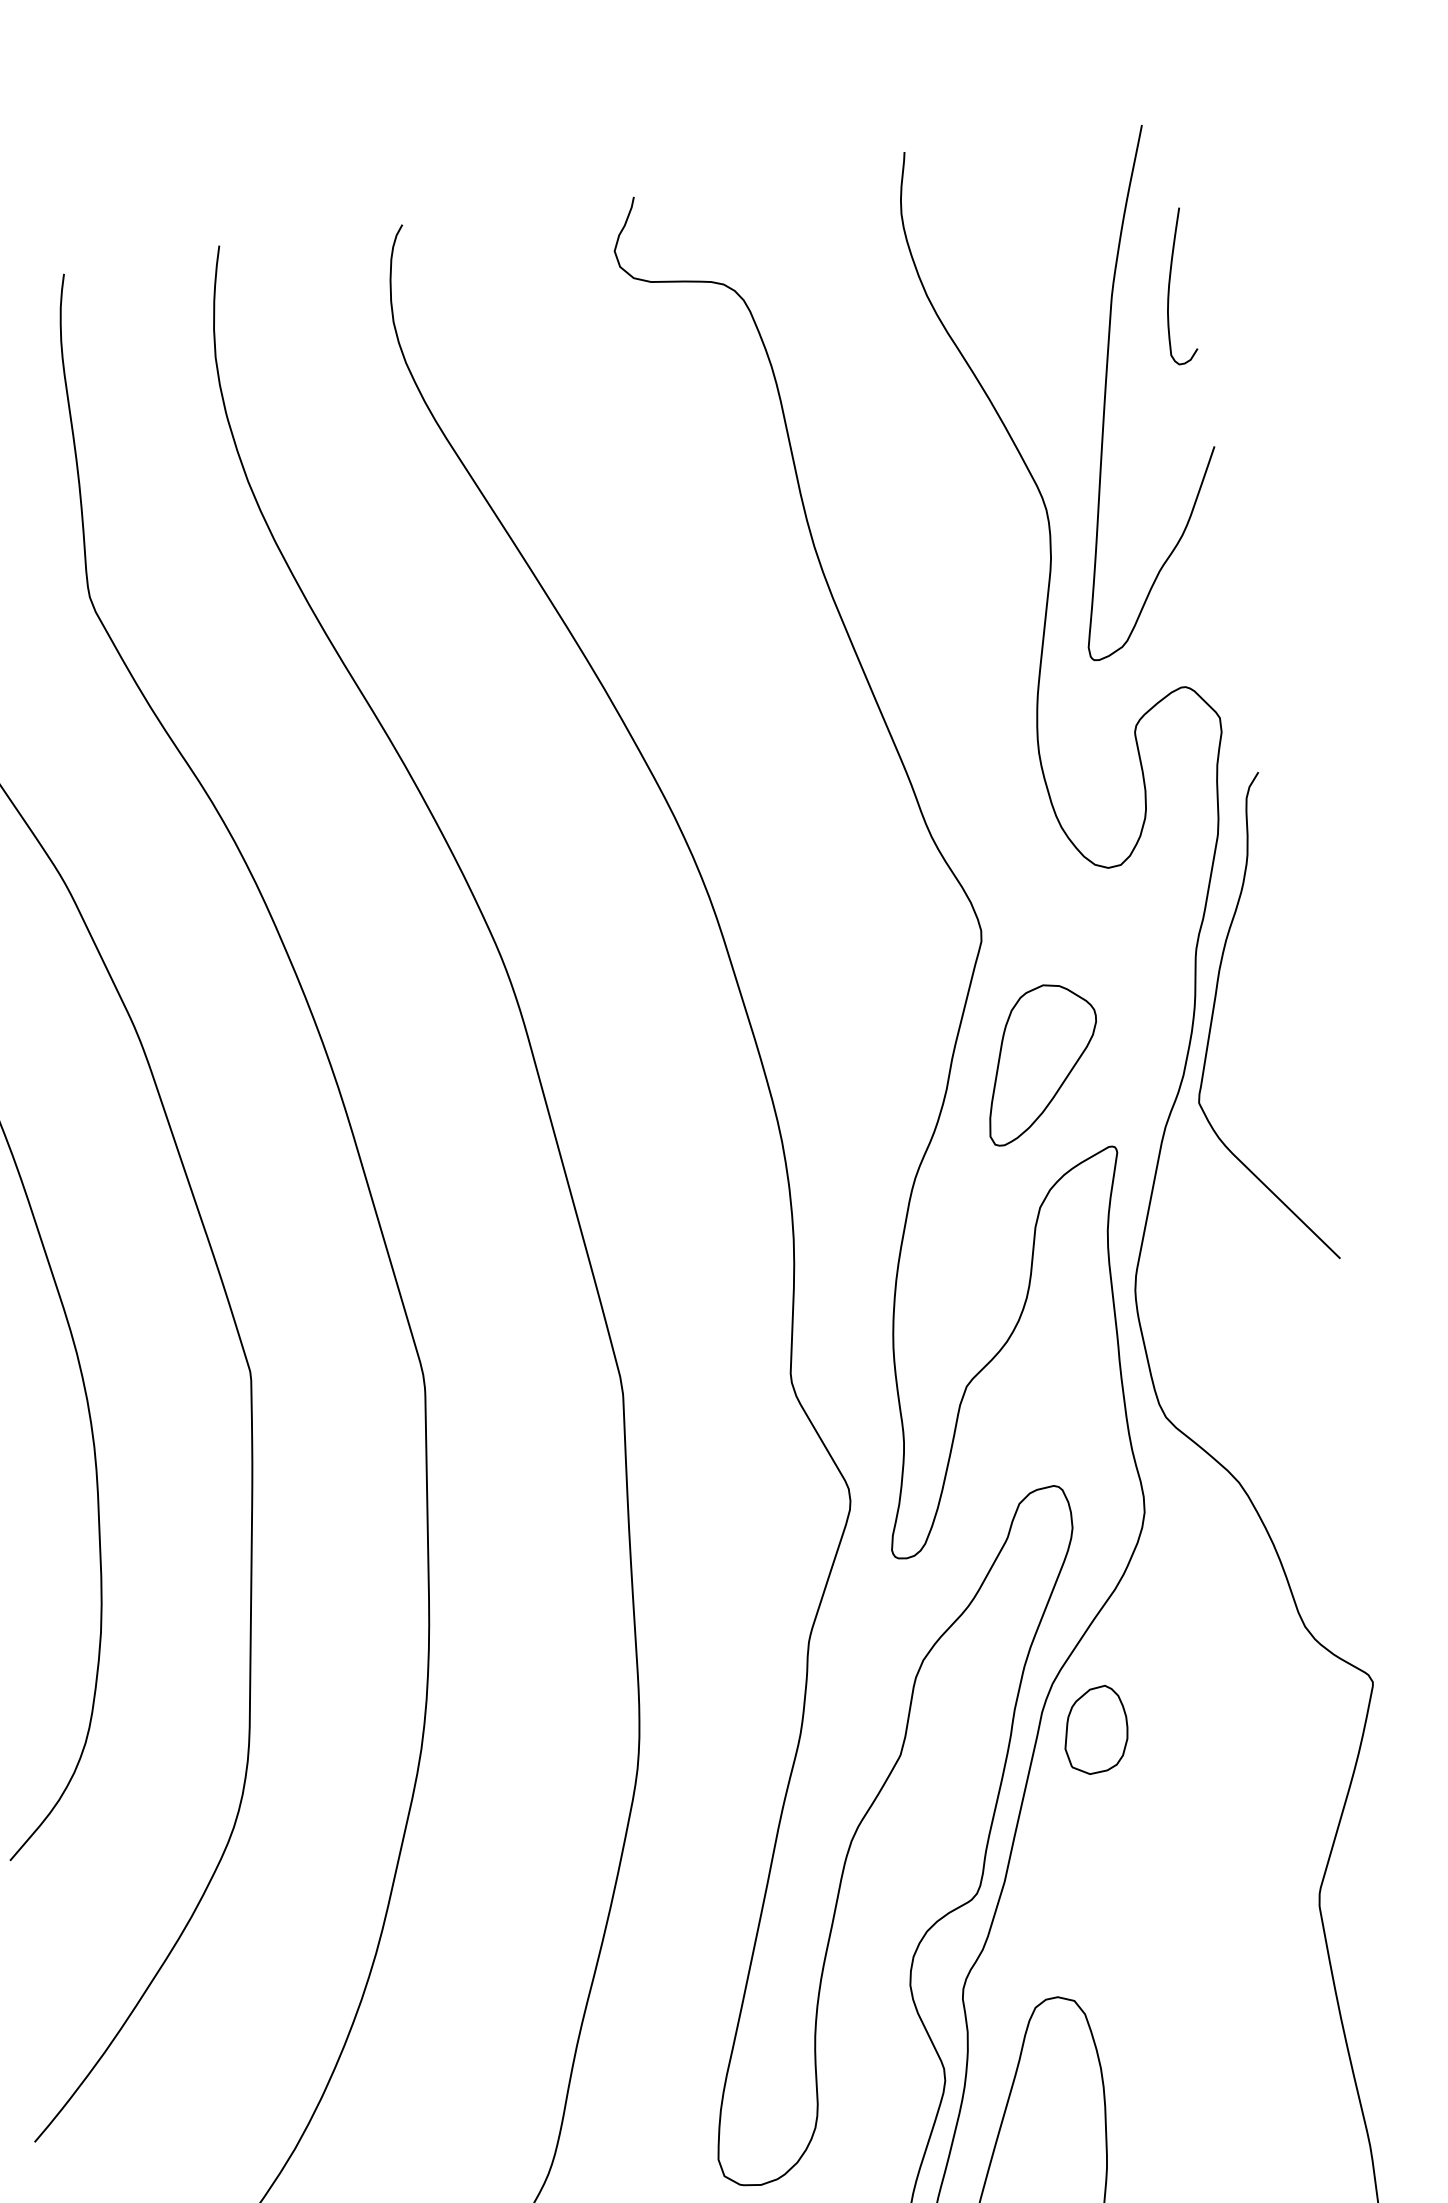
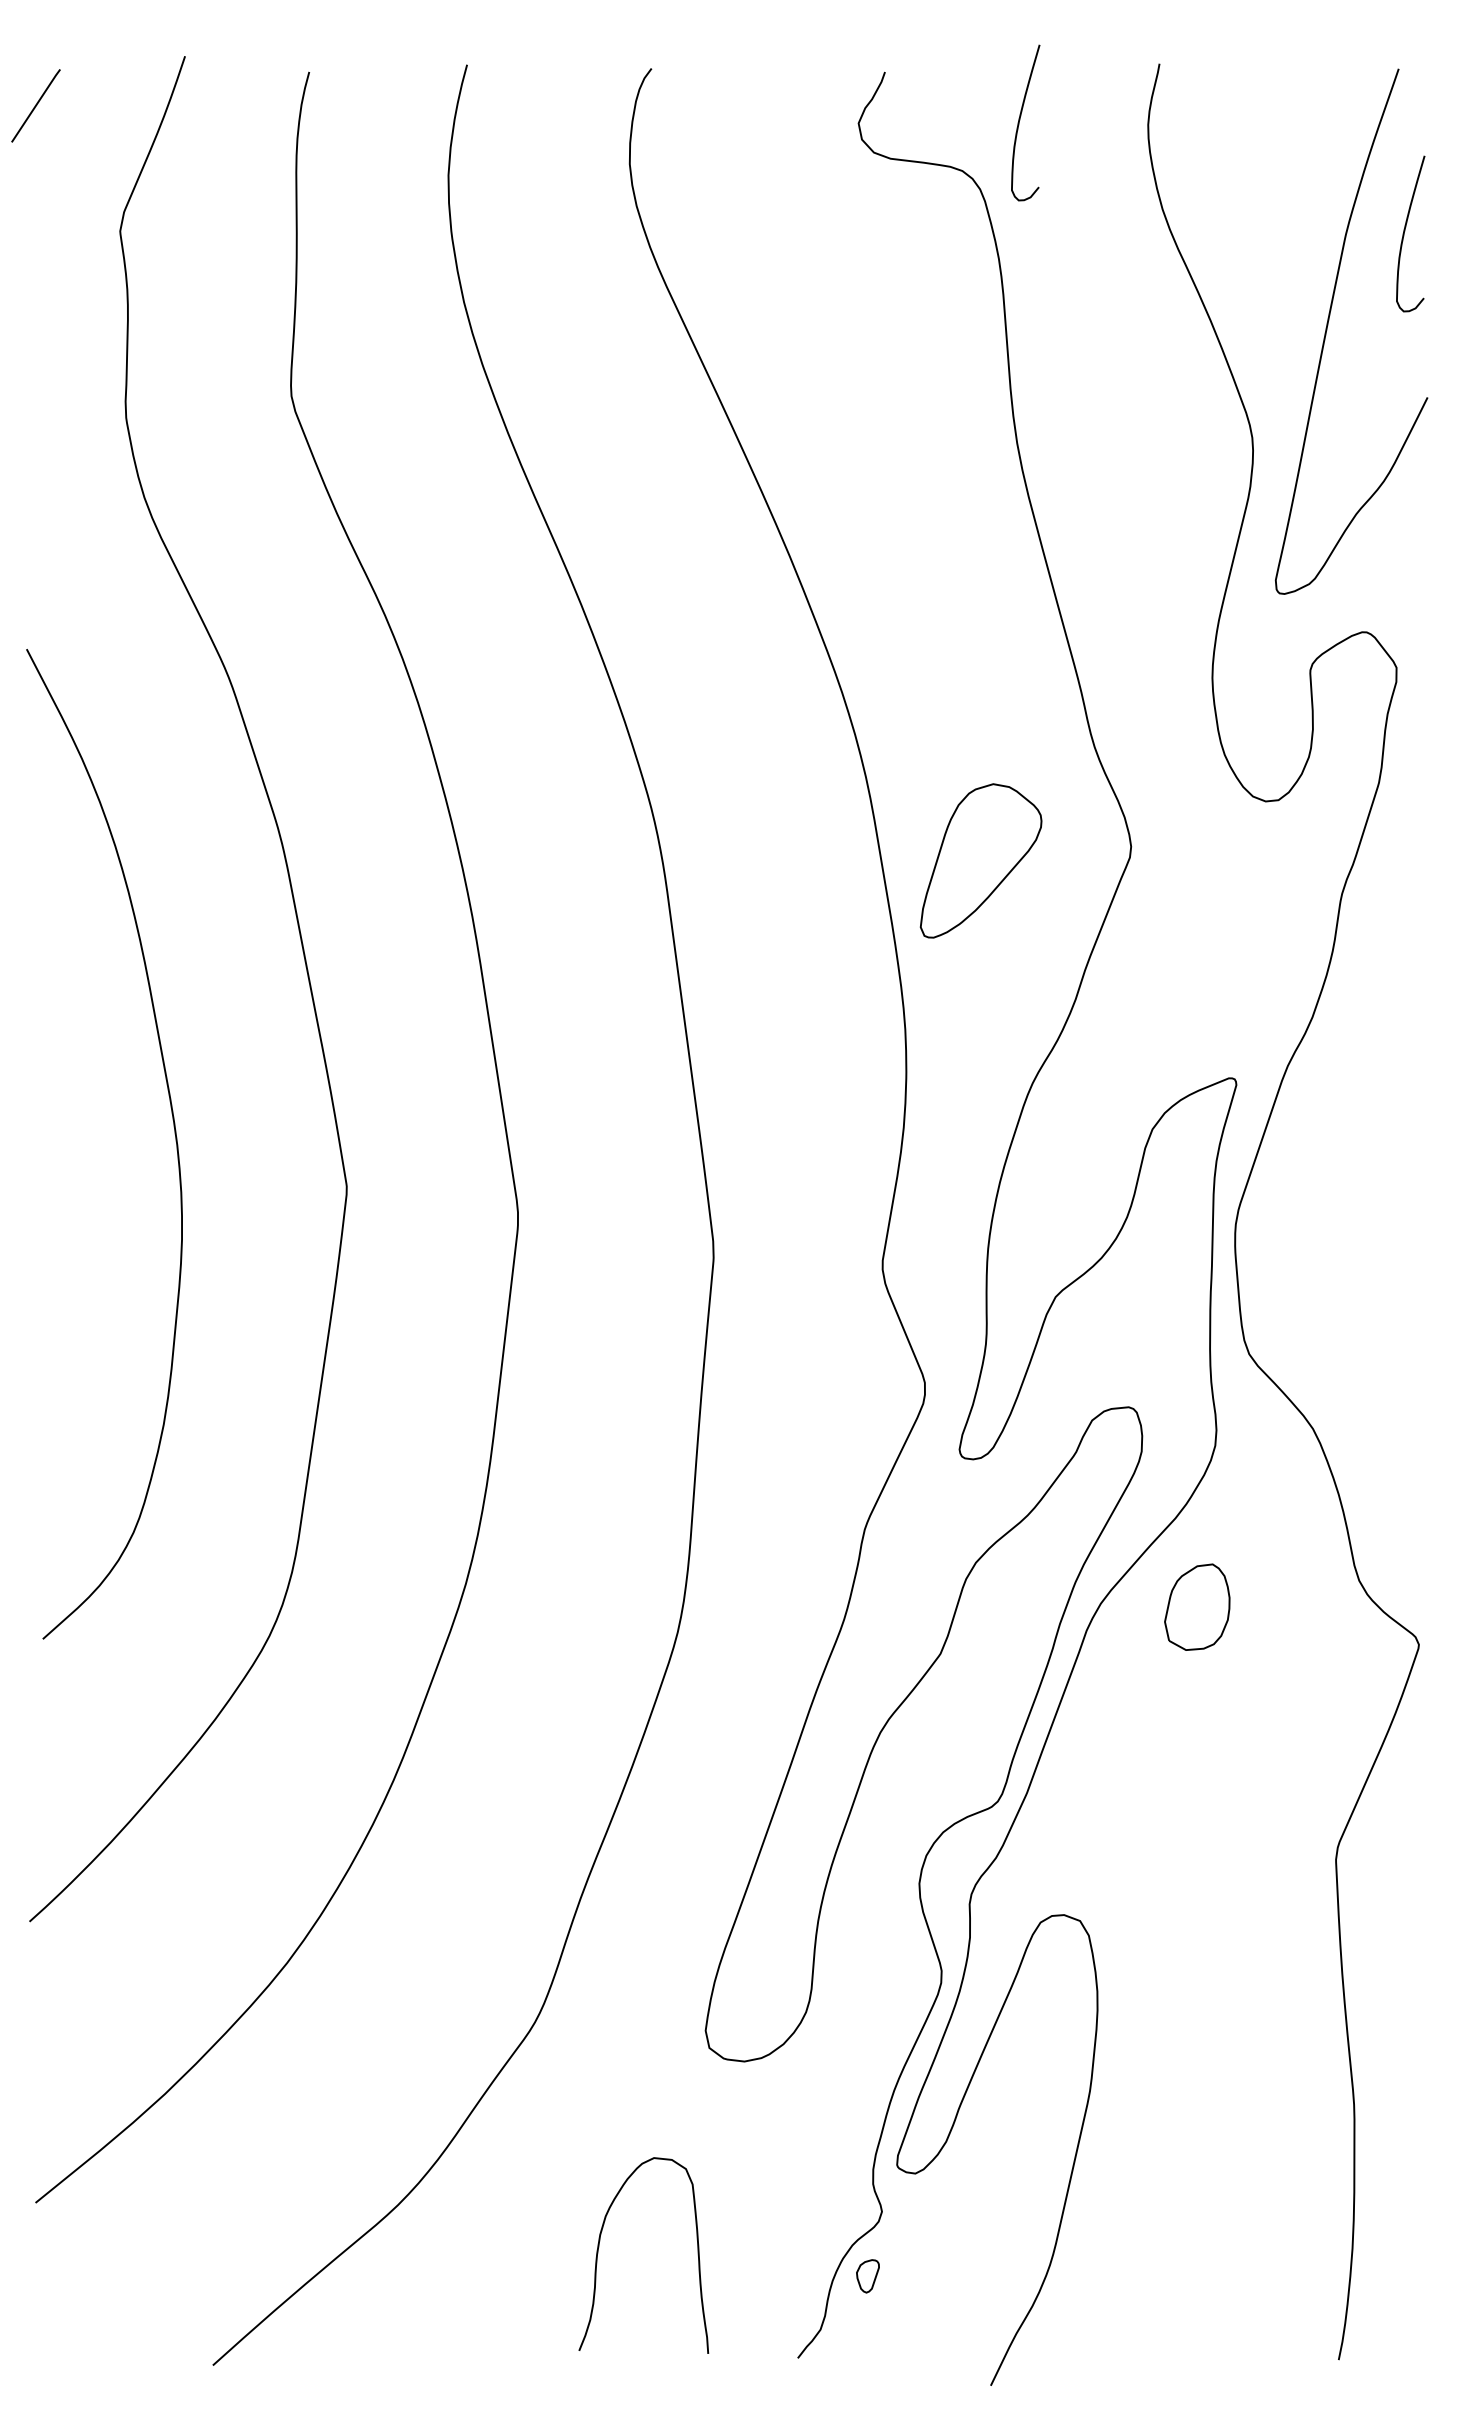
curve: (774, 226) -> (1020, 120), added
curve: (1213, 1015) -> (1350, 961), removed
part: (1040, 1062) -> (980, 860), moved
part: (1095, 1729) -> (1197, 1606), moved

